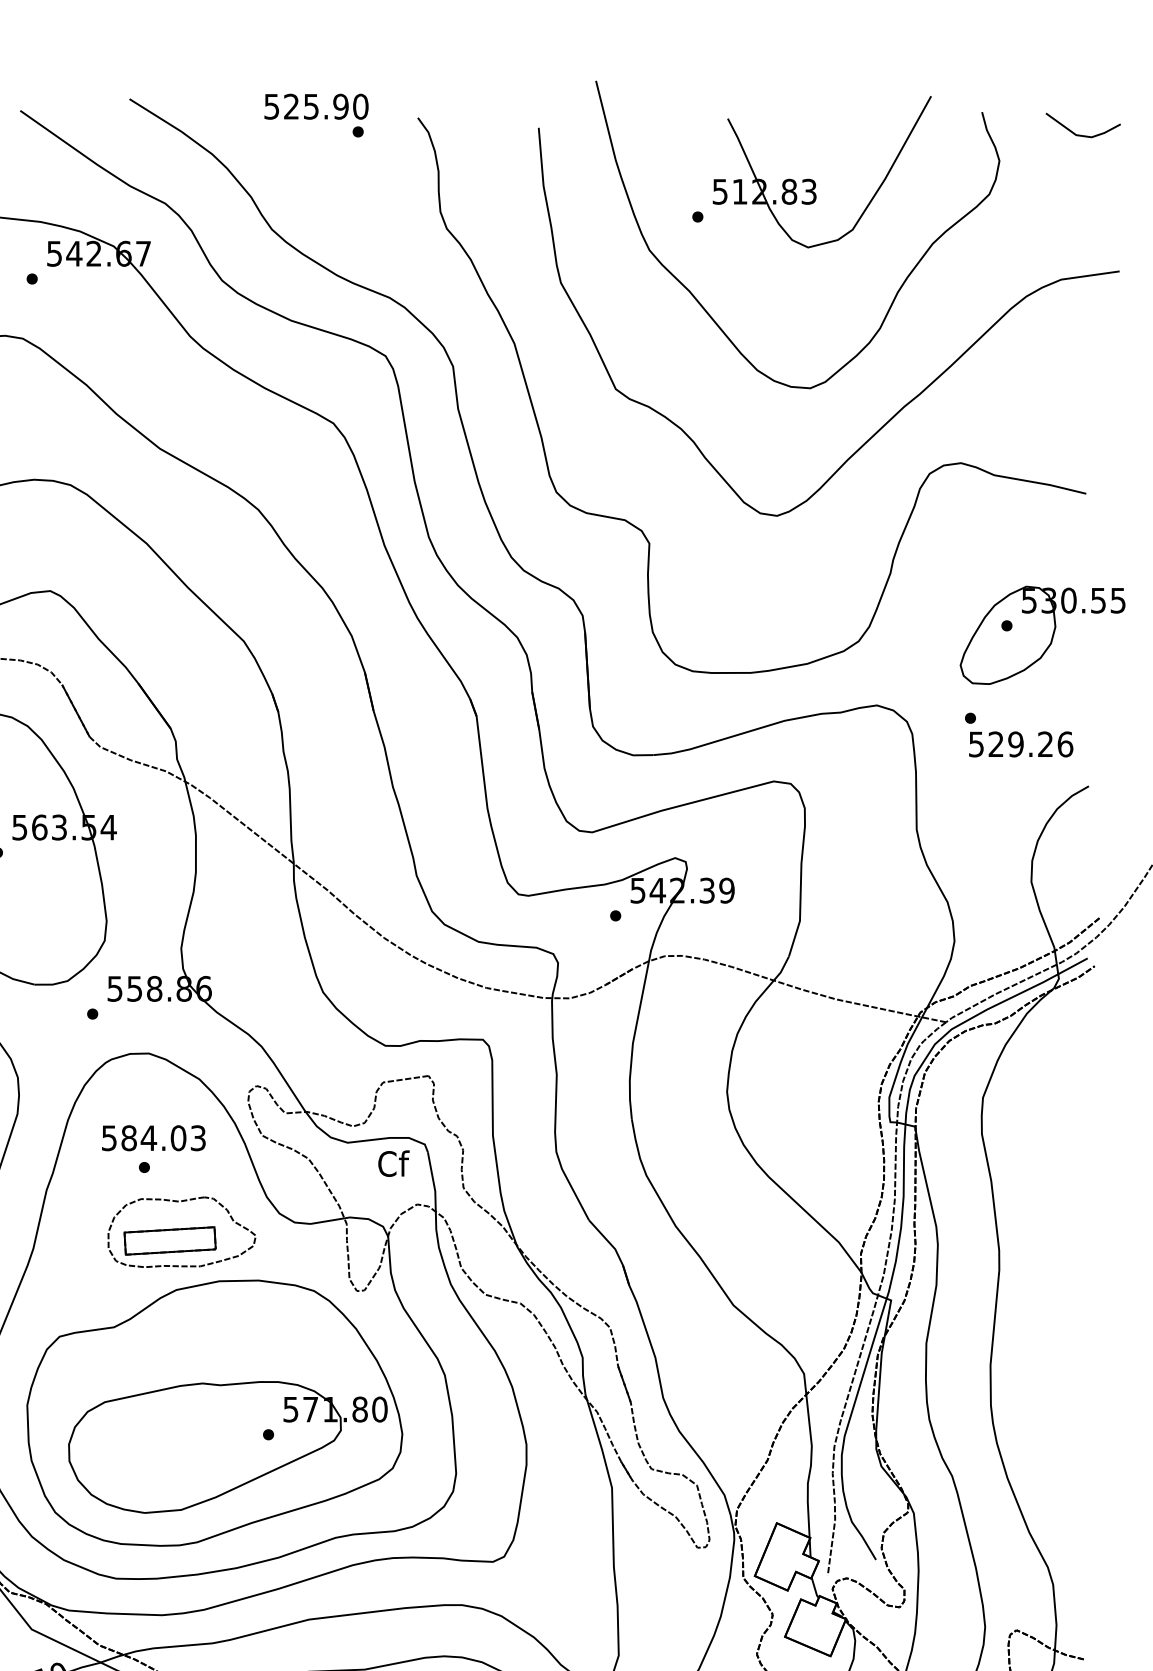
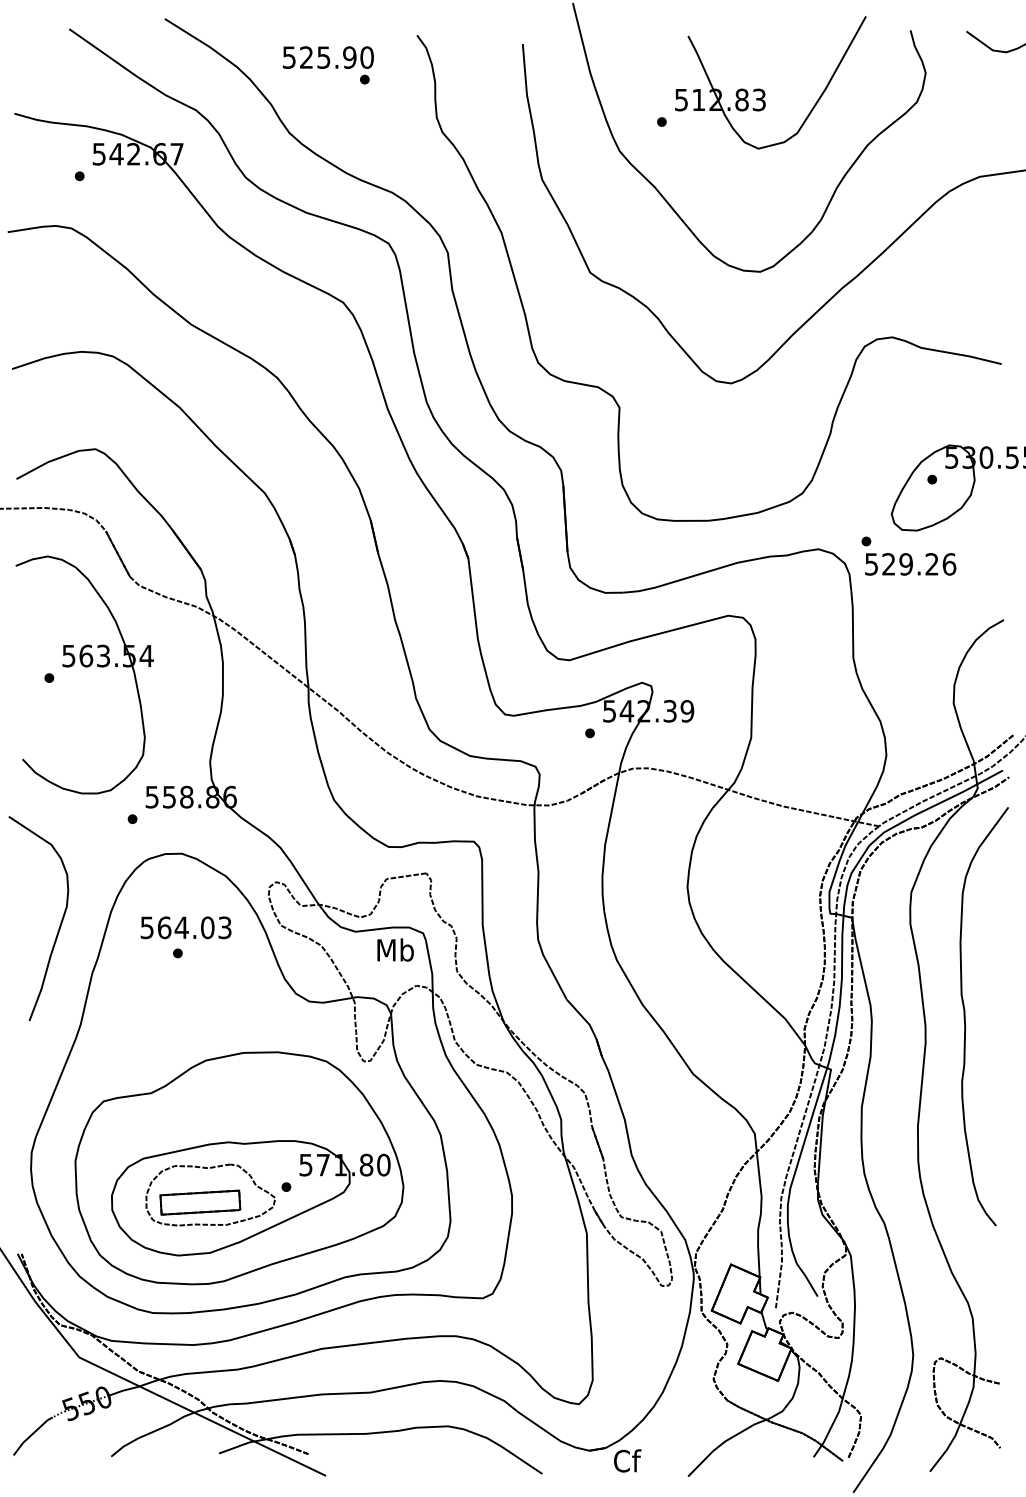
text: (315, 115) -> (327, 65), moved
text: (1018, 734) -> (908, 555), moved
text: (129, 1137) -> (164, 927), 584.03 -> 564.03
text: (393, 1163) -> (395, 949), Cf -> Mb
part: (181, 1231) -> (210, 1194), moved
curve: (1044, 1239) -> (965, 1016), added

